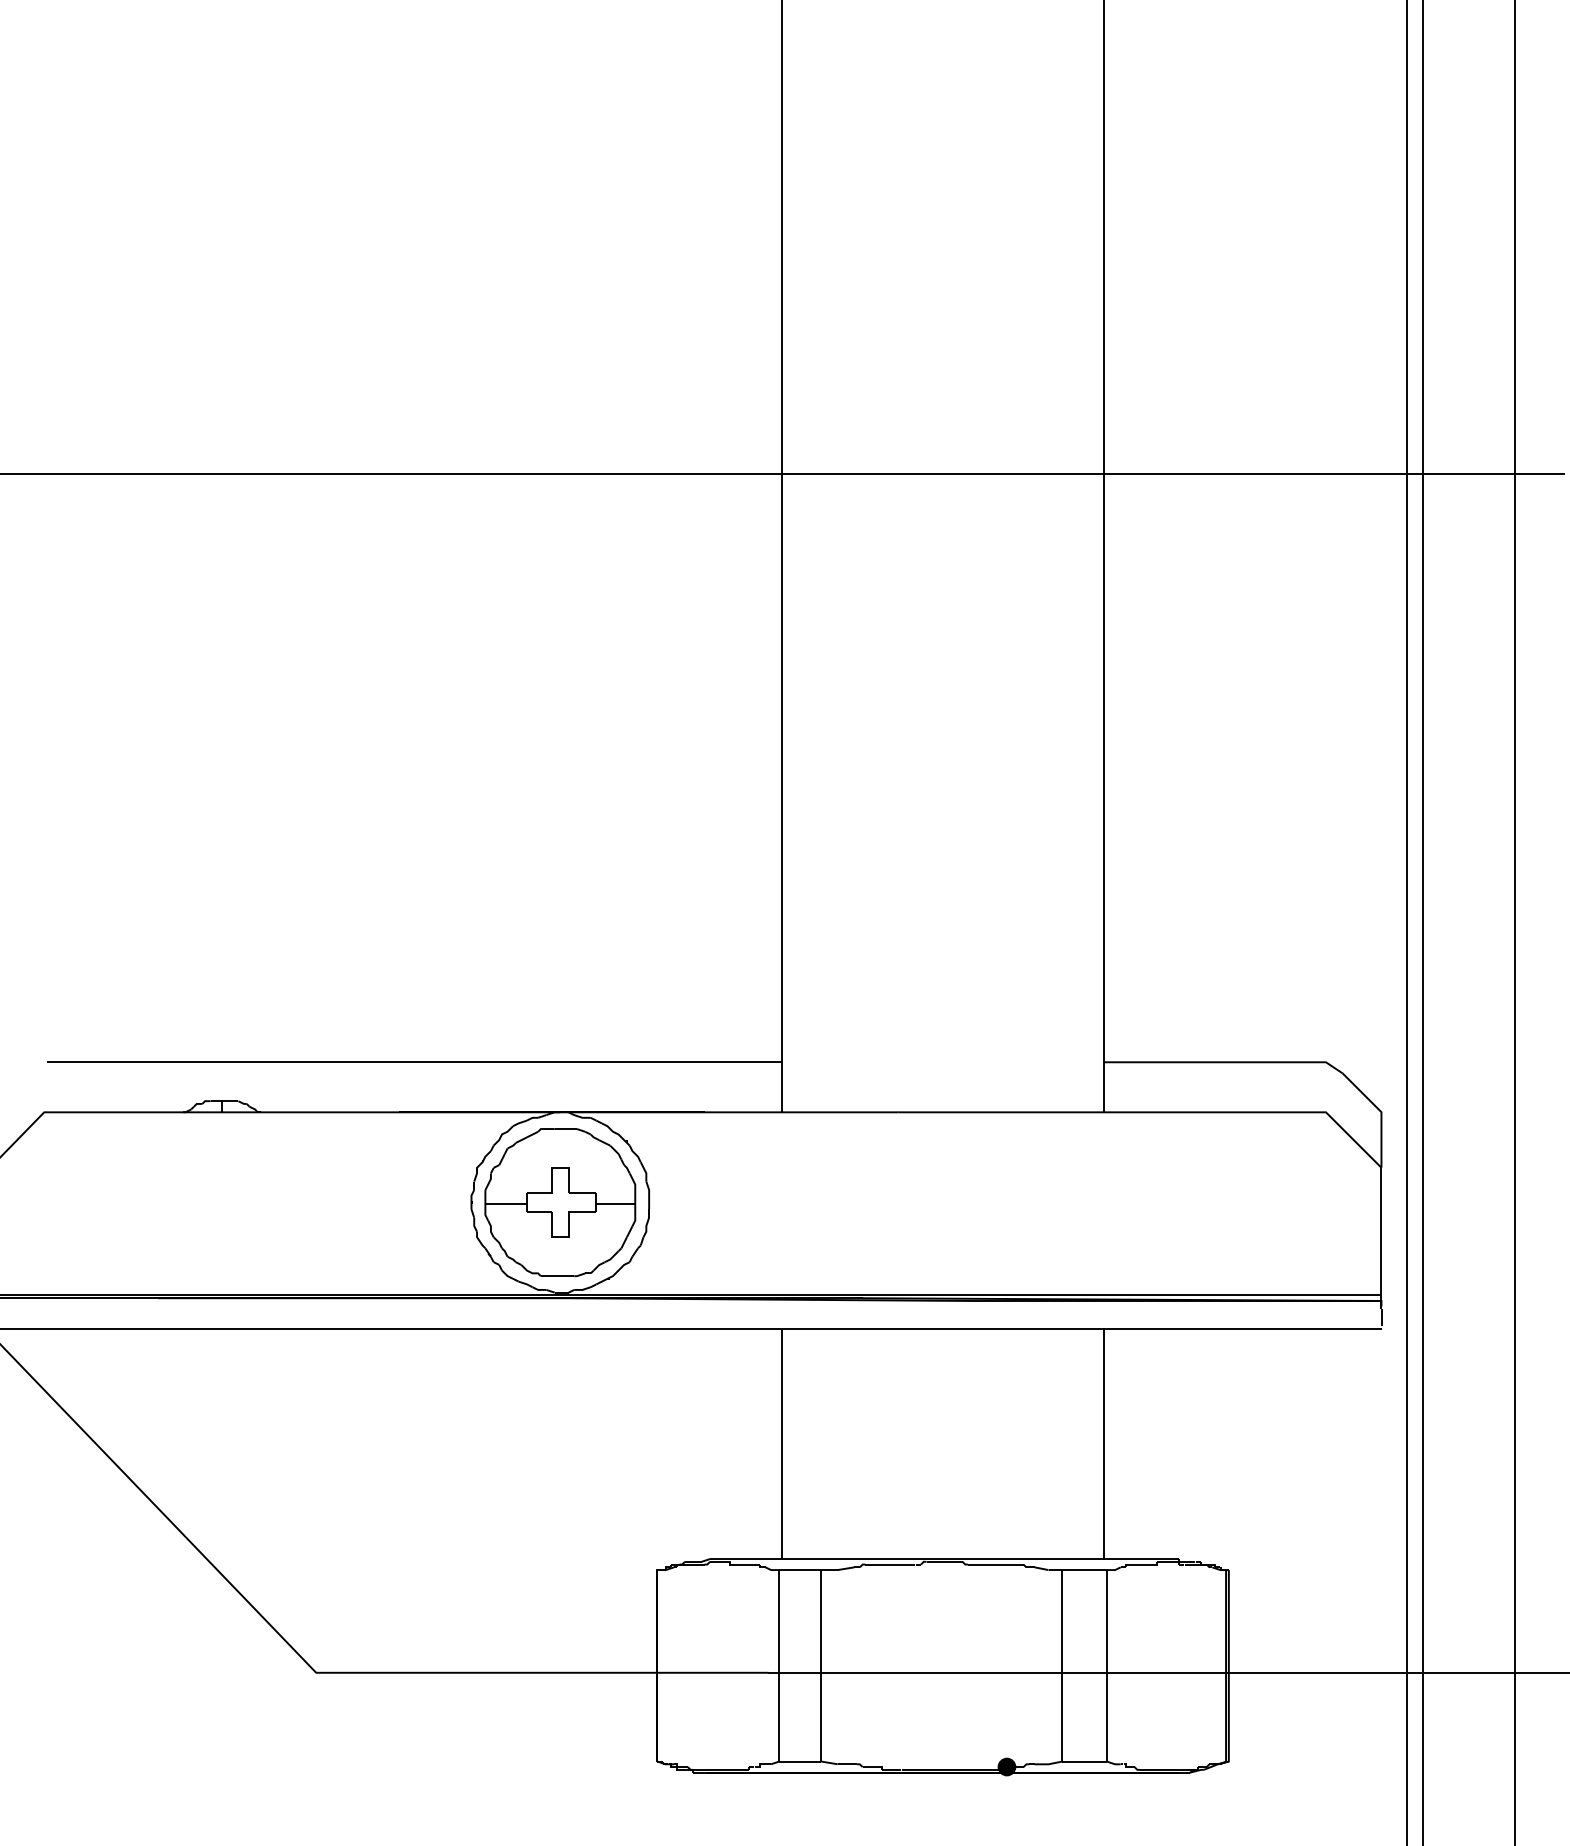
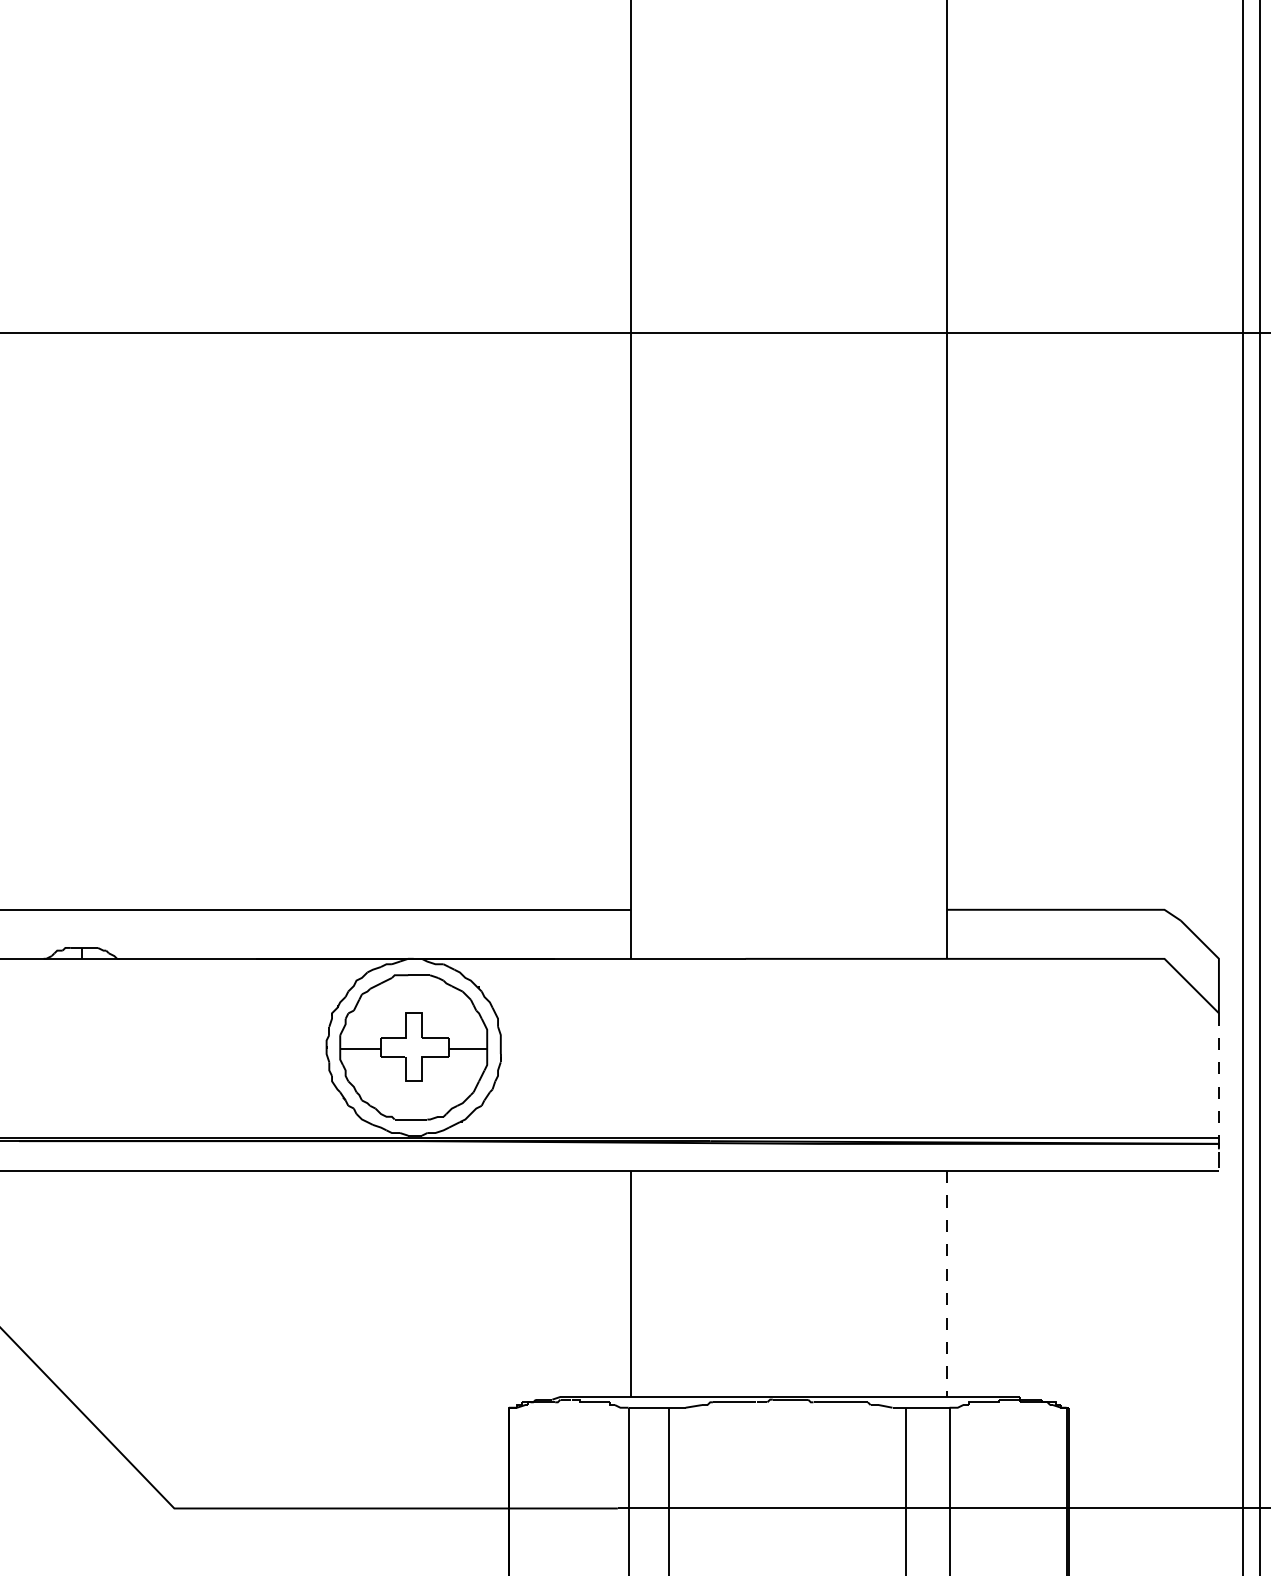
line: (1381, 1240) -> (1218, 1084), solid -> dashed
line: (1104, 1444) -> (947, 1284), solid -> dashed

